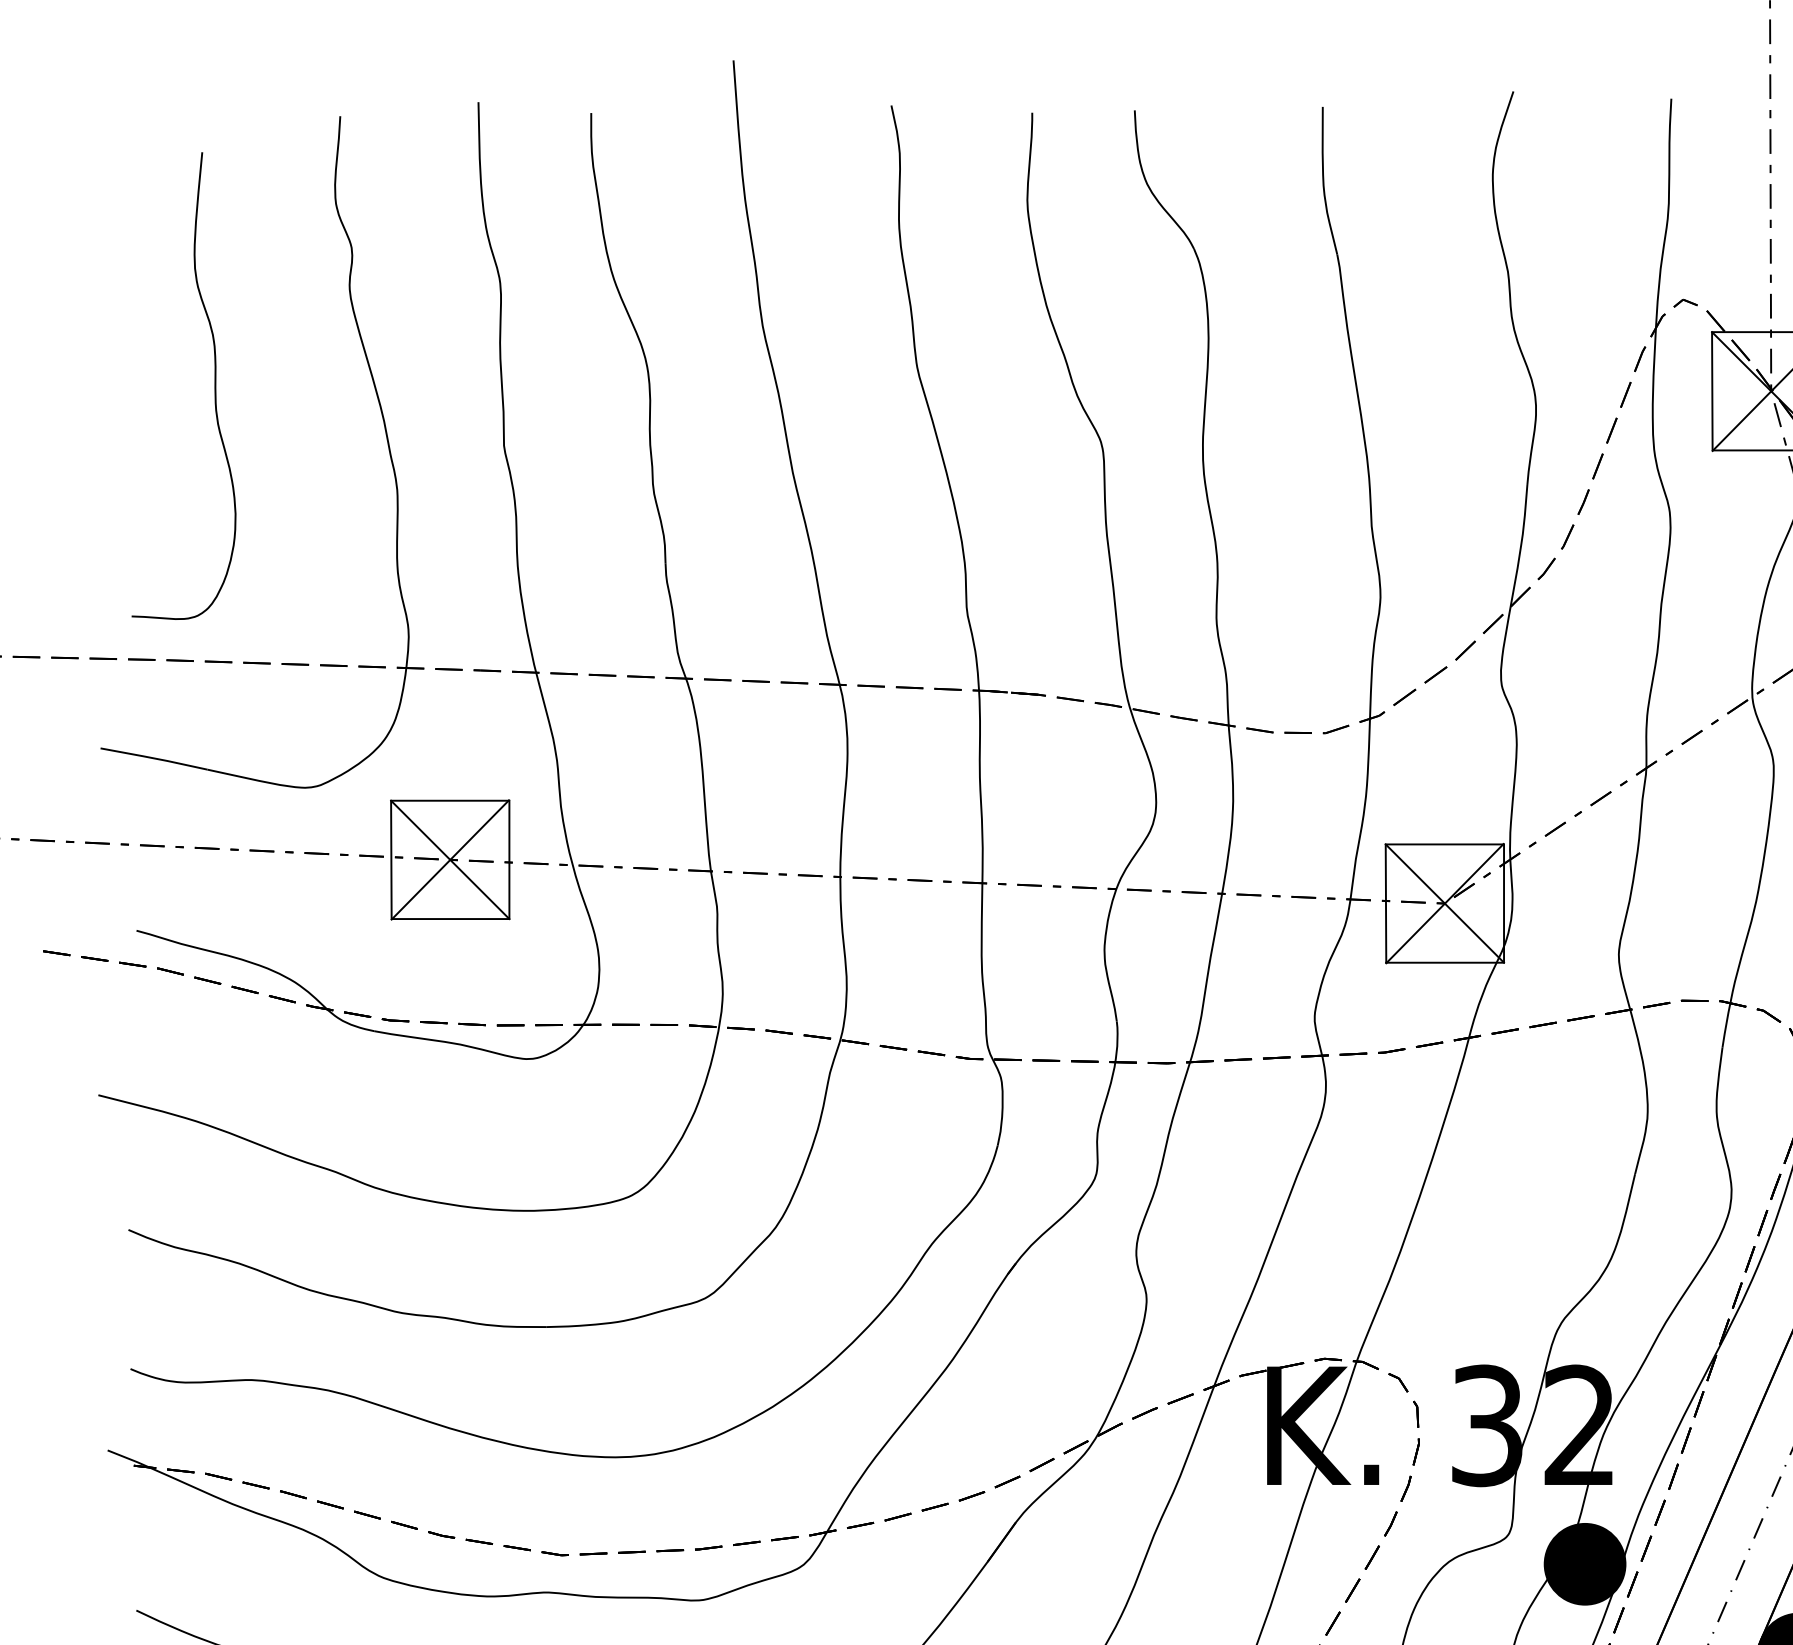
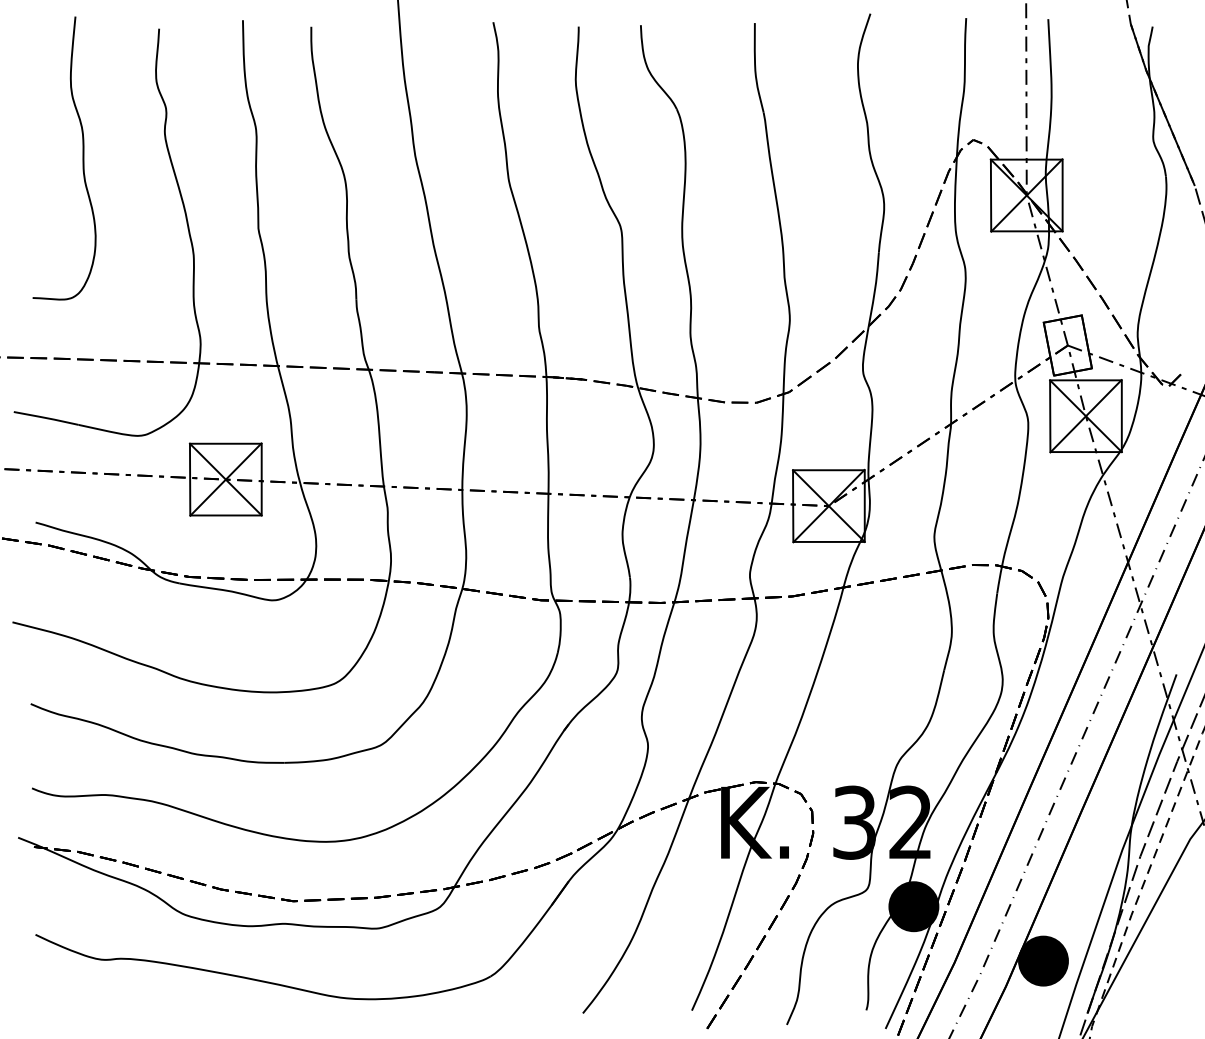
curve: (213, 386) -> (82, 158), moved

